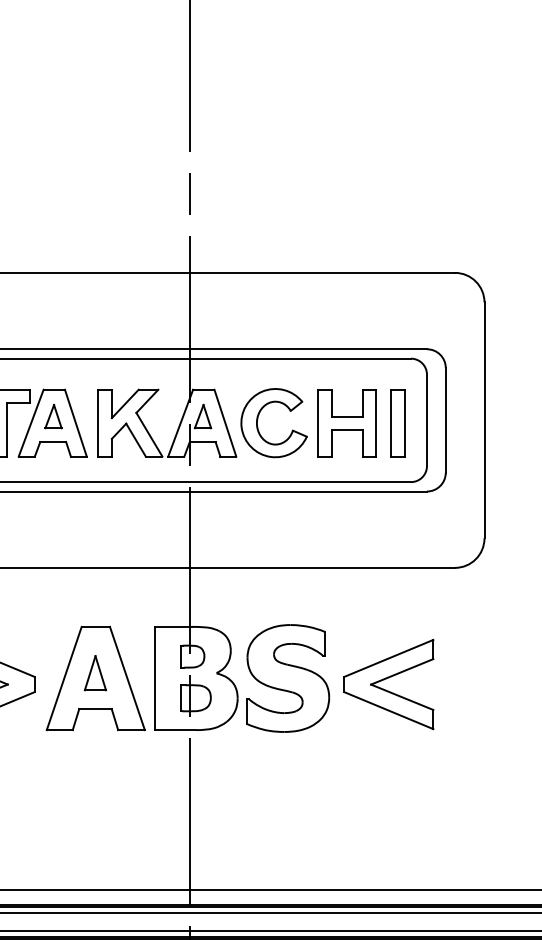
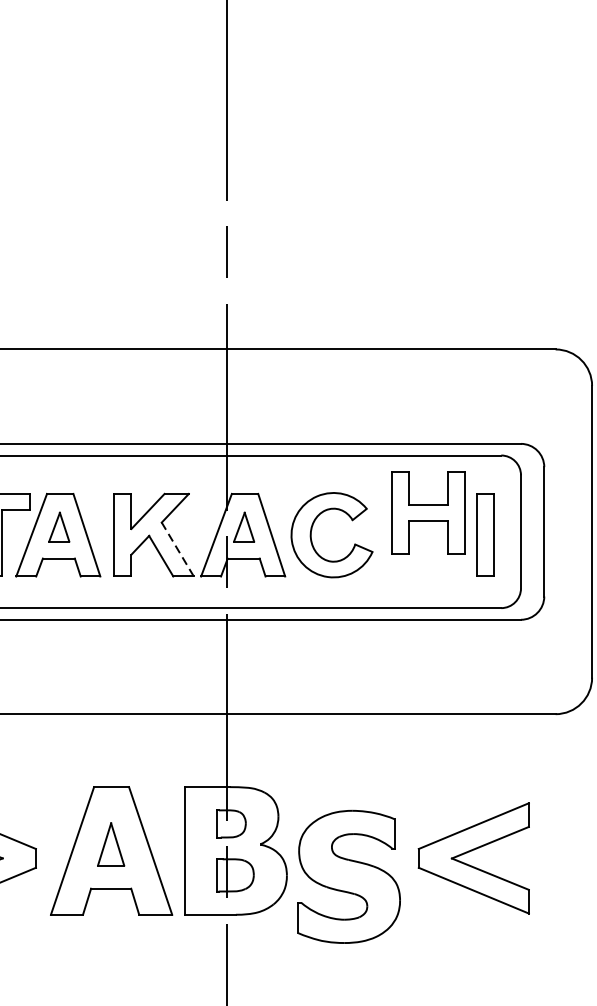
part: (346, 423) -> (427, 513), moved
line: (149, 434) -> (177, 549), solid -> dashed
part: (288, 678) -> (349, 876), moved

